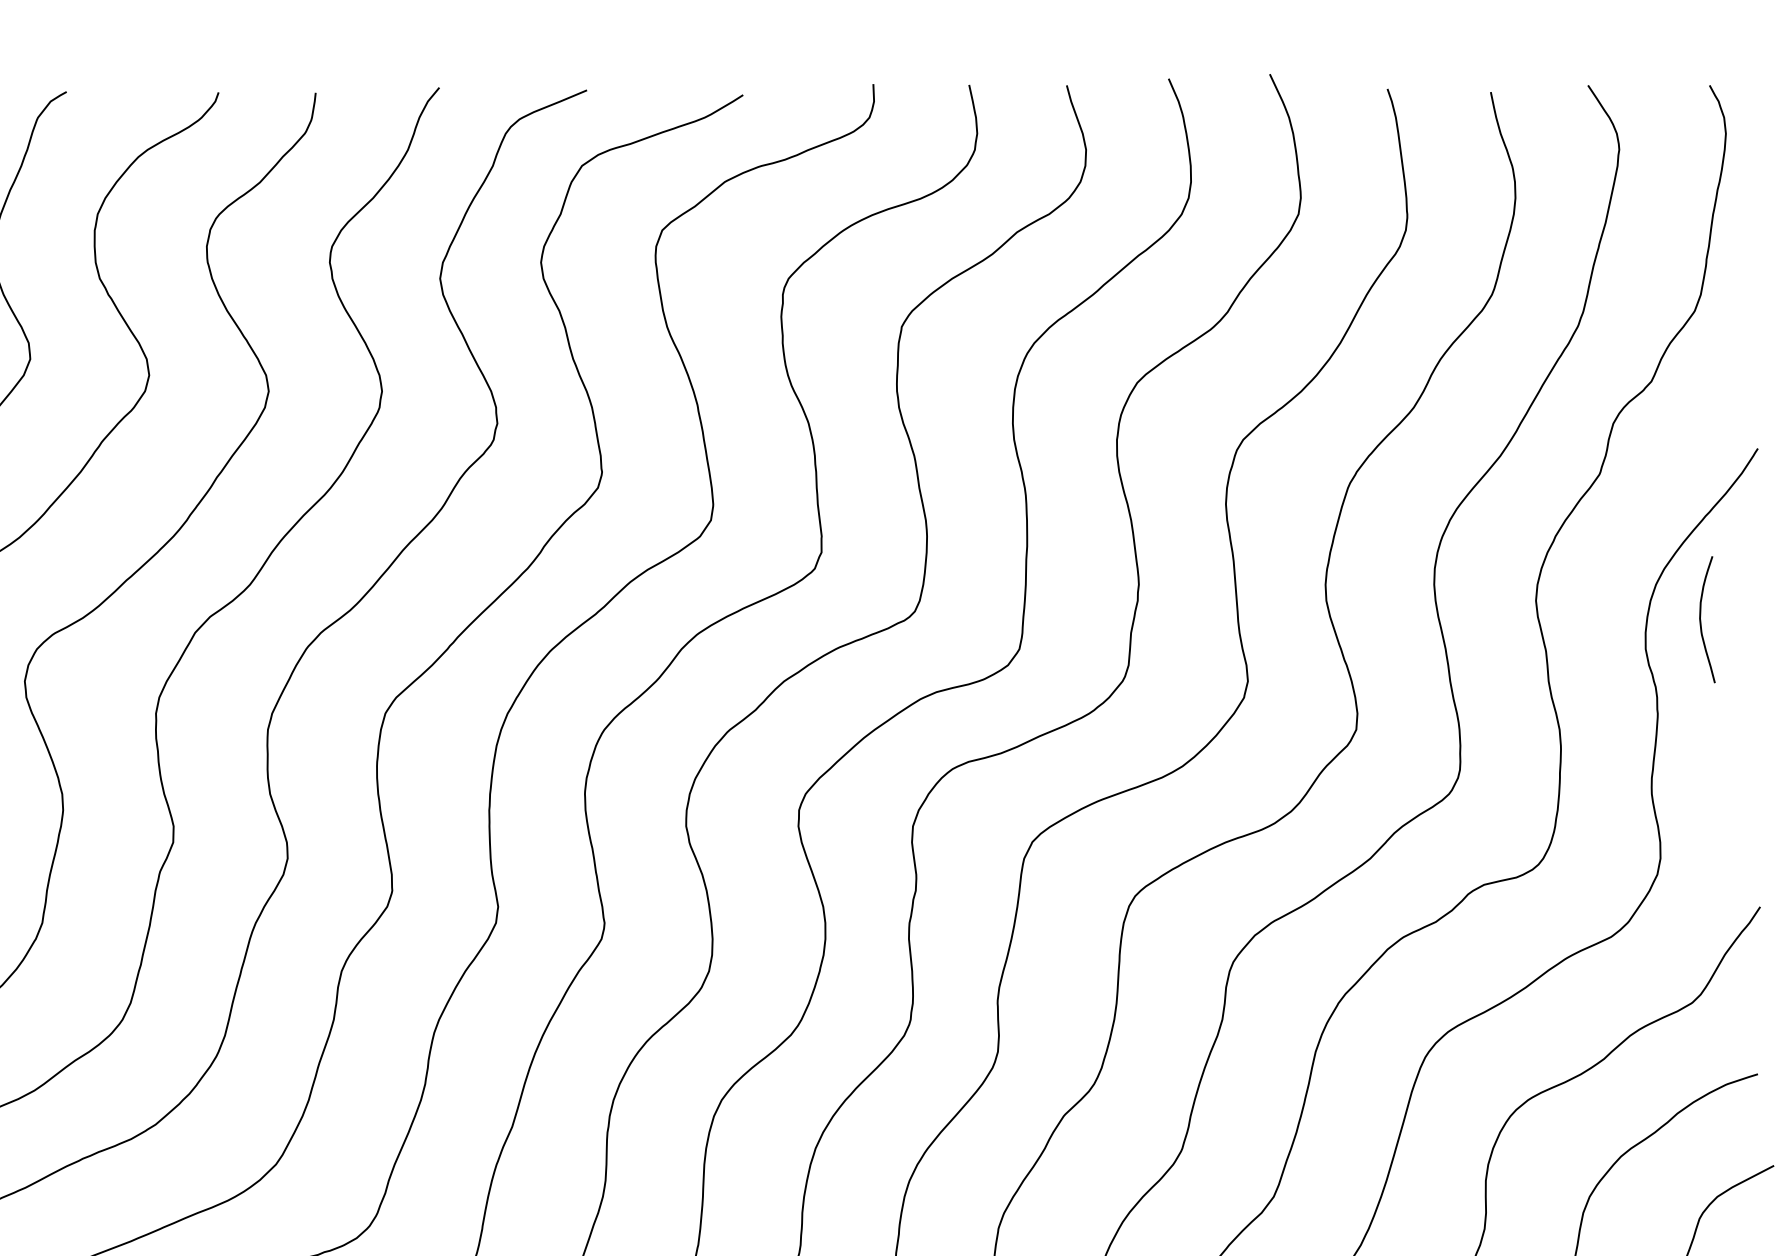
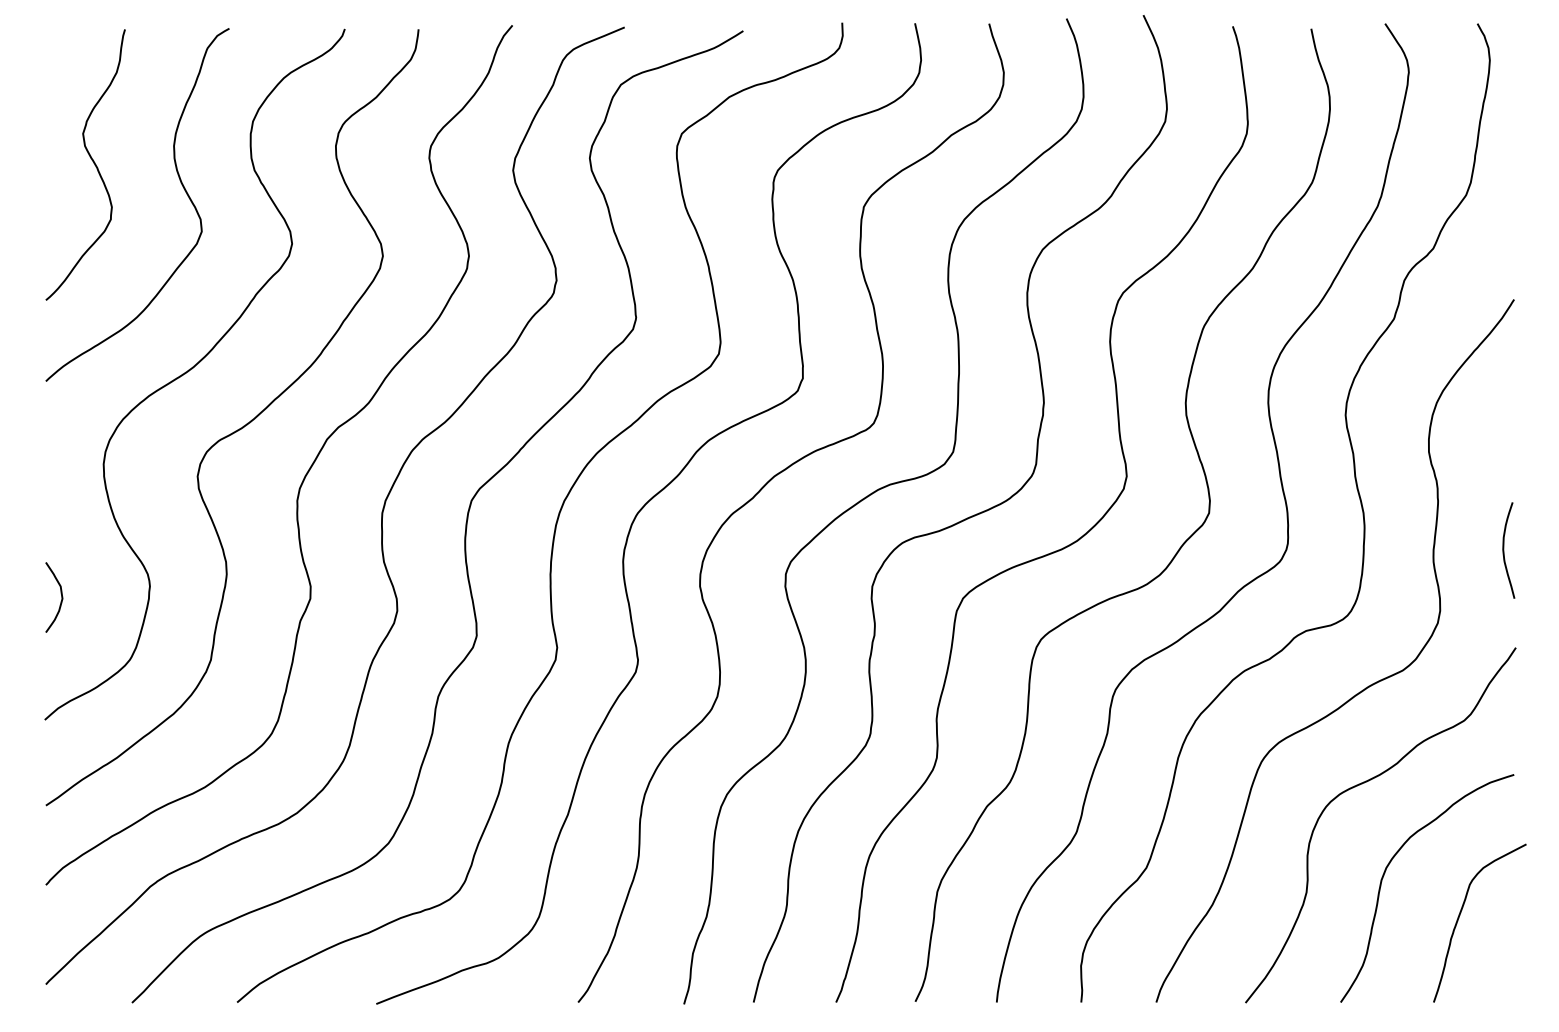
curve: (1701, 619) -> (1504, 550), moved

